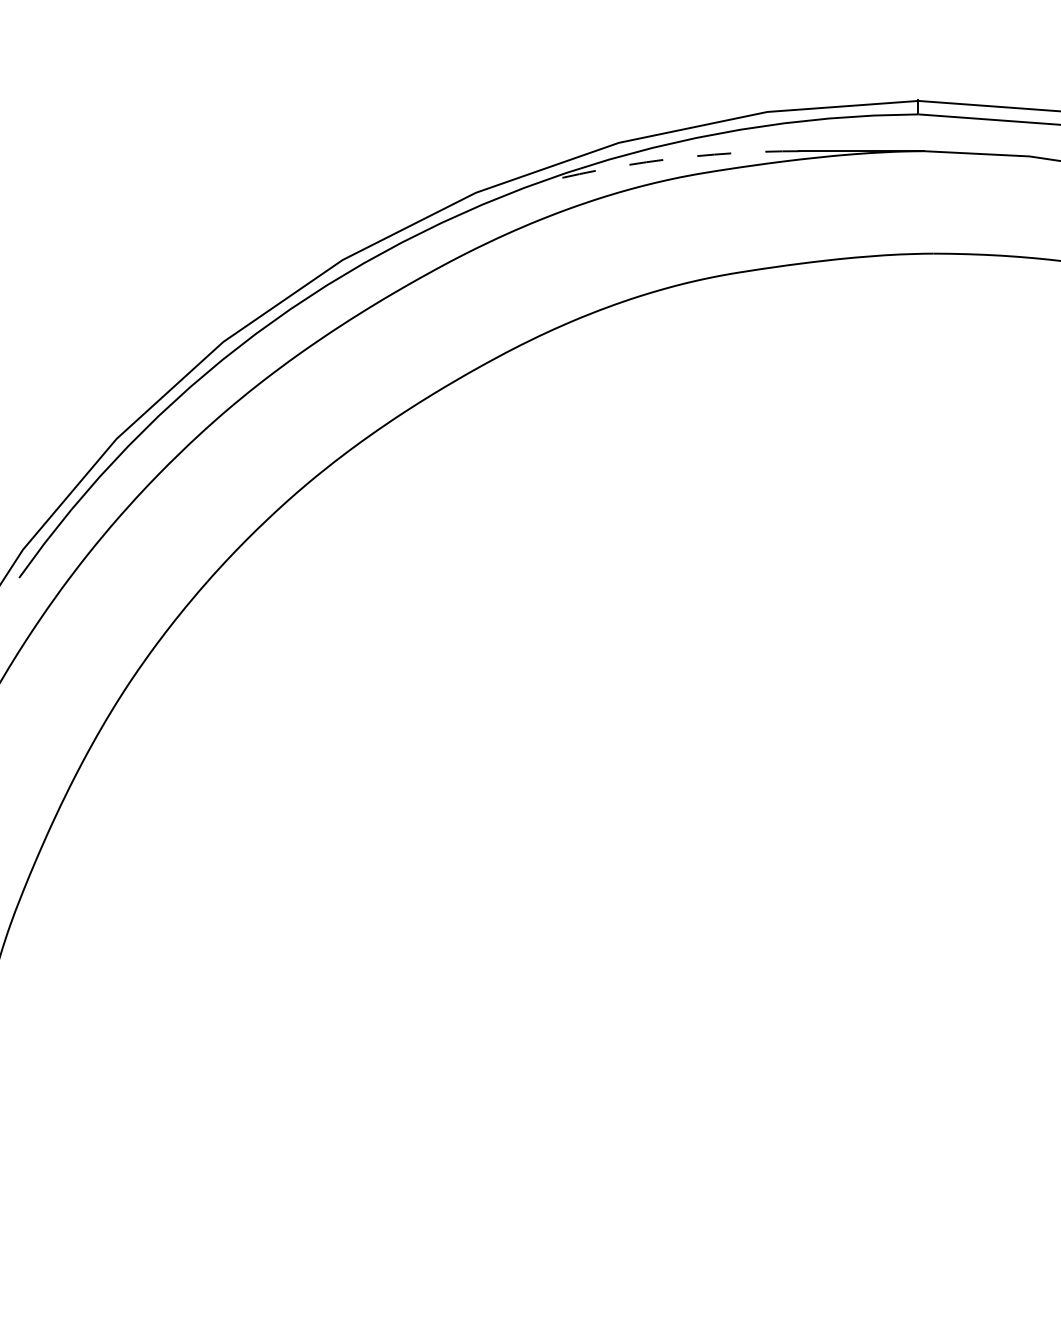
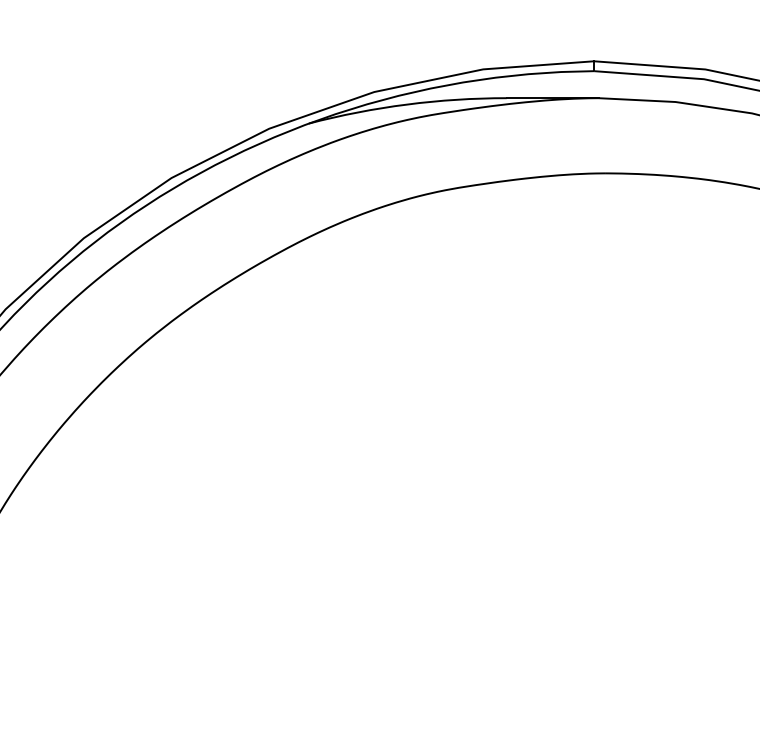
line: (663, 159) -> (406, 104), dashed -> solid

